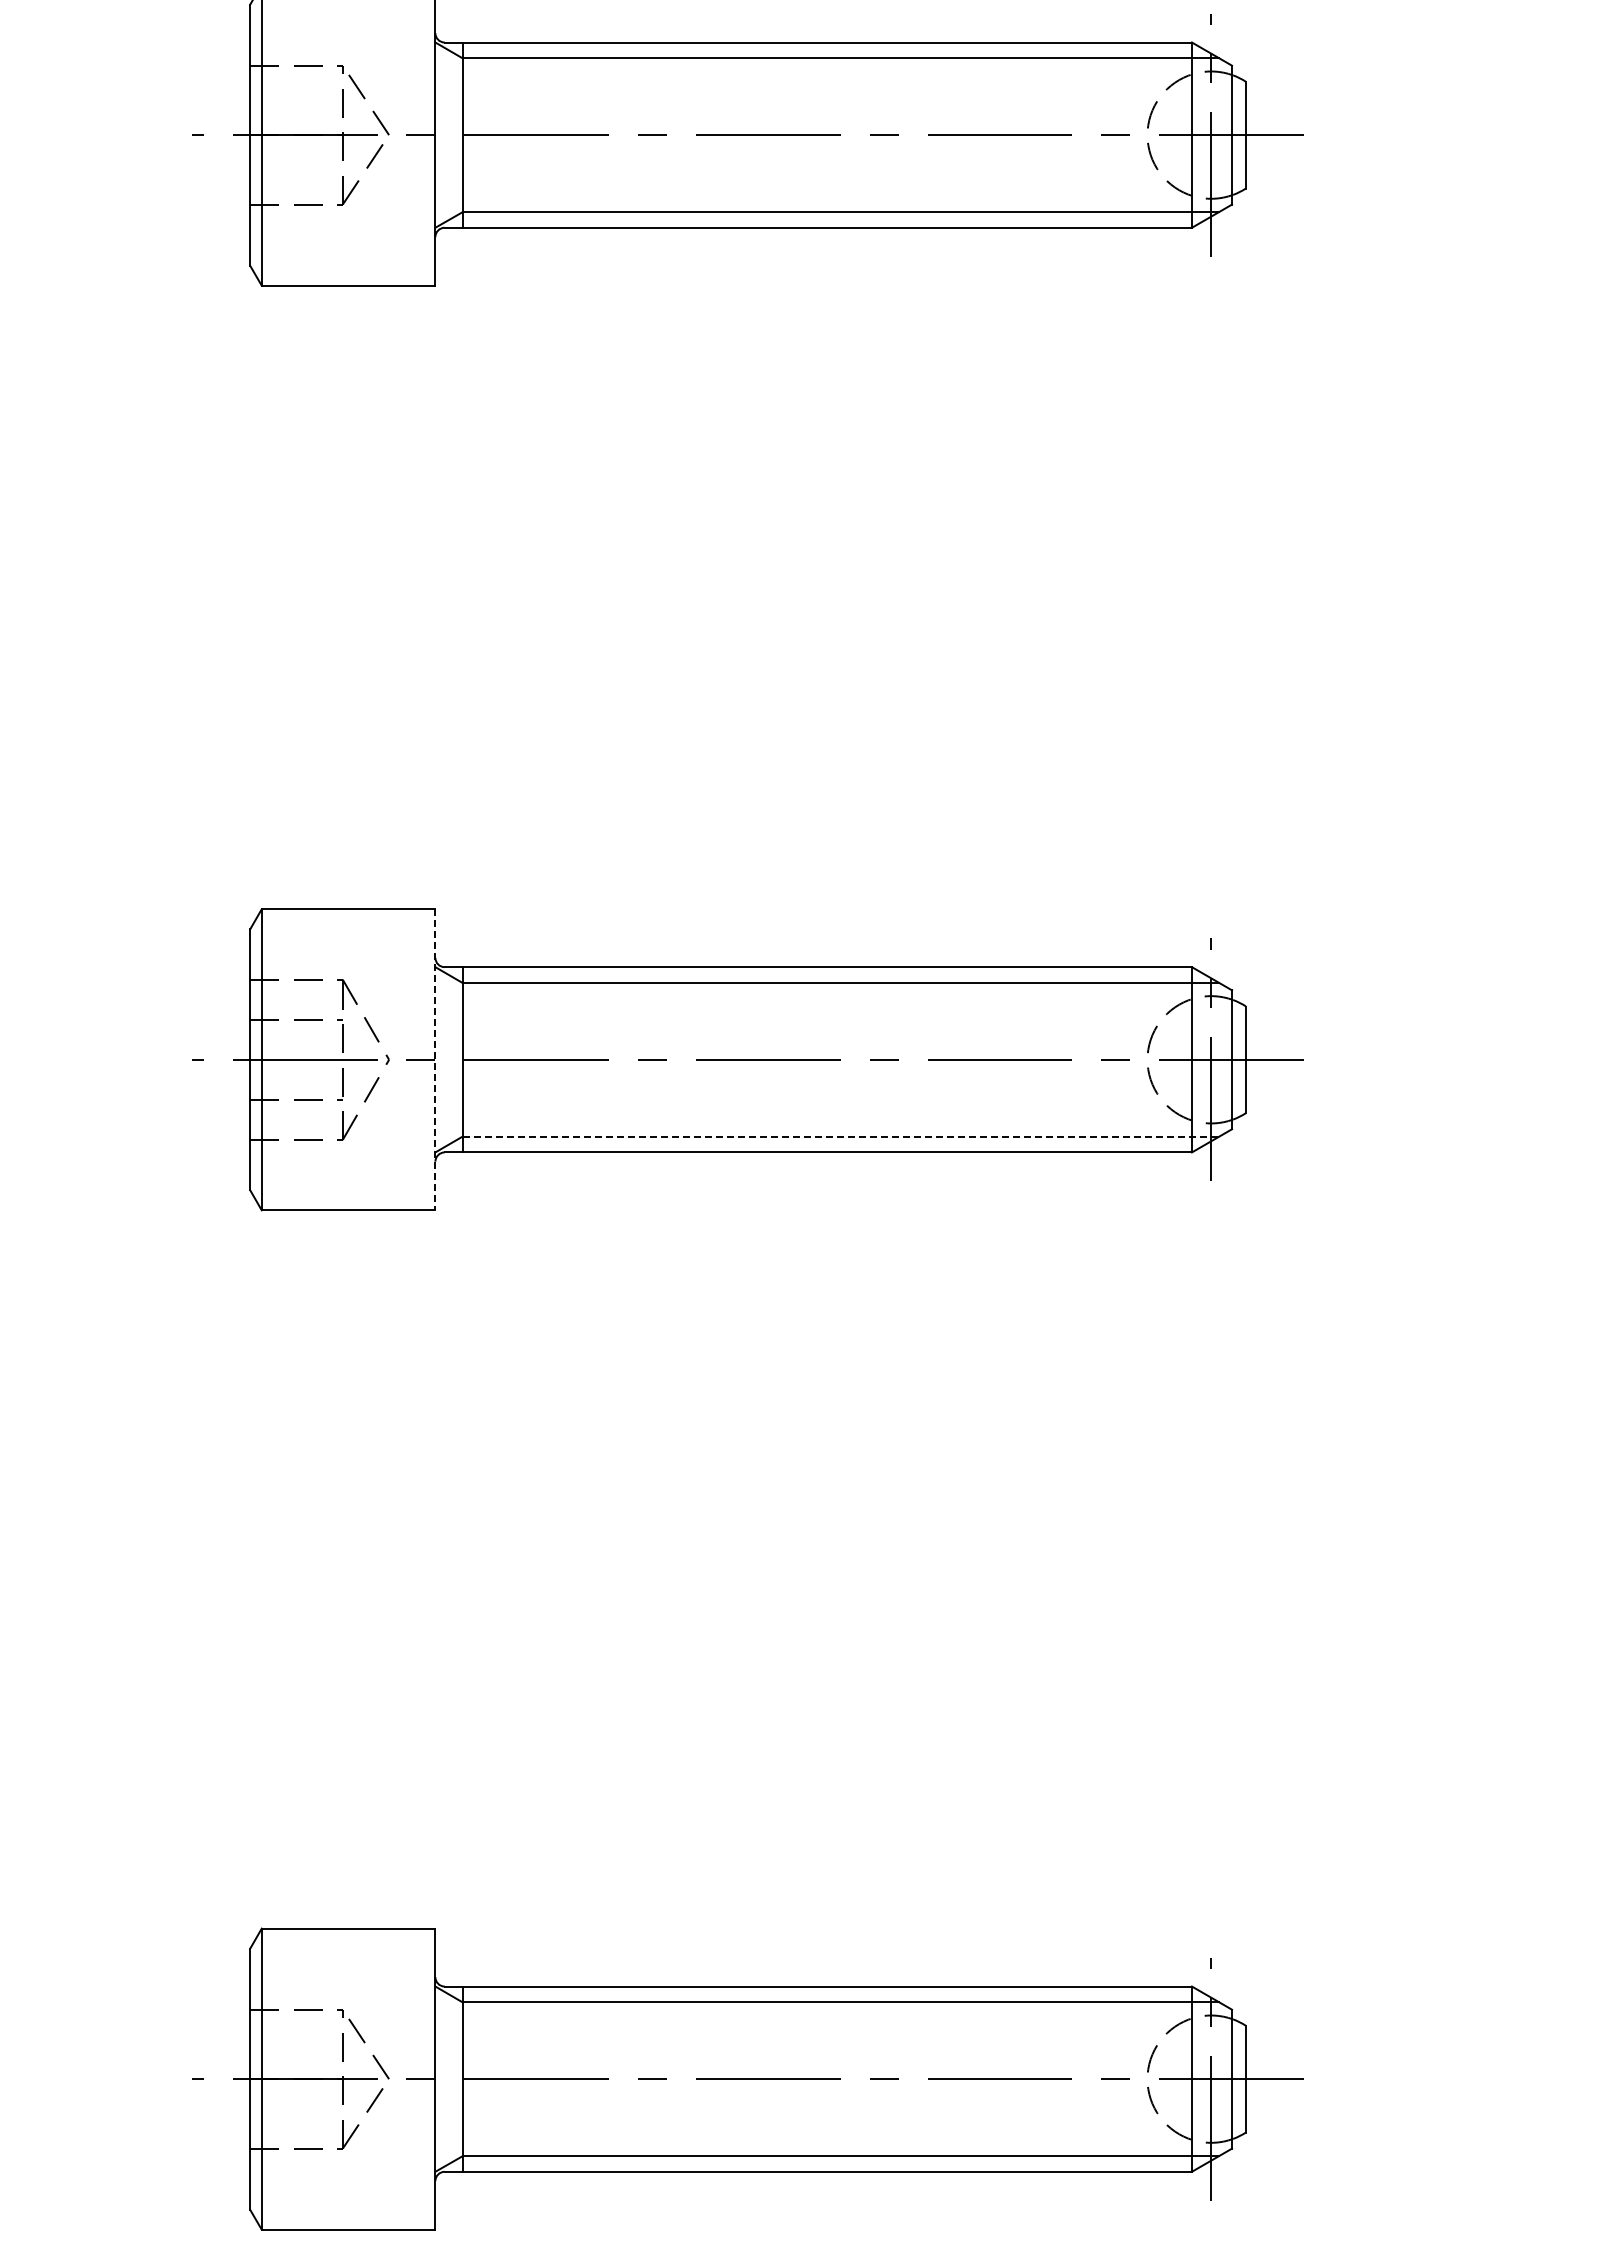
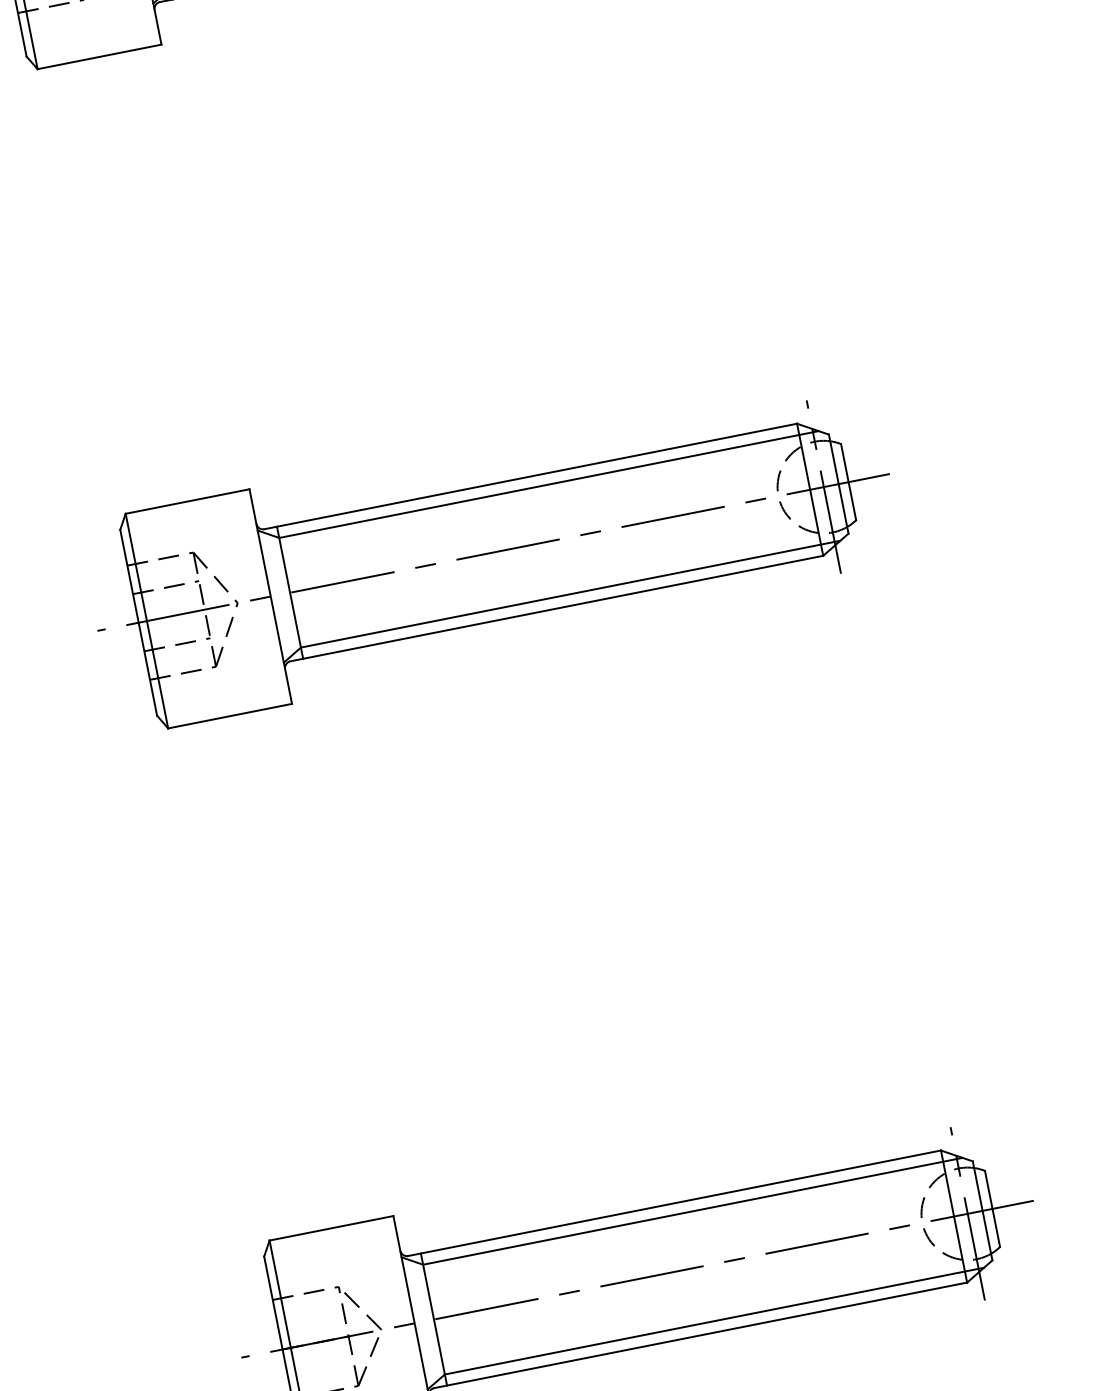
line: (435, 1059) -> (270, 596), dashed -> solid
line: (841, 1136) -> (571, 593), dashed -> solid

